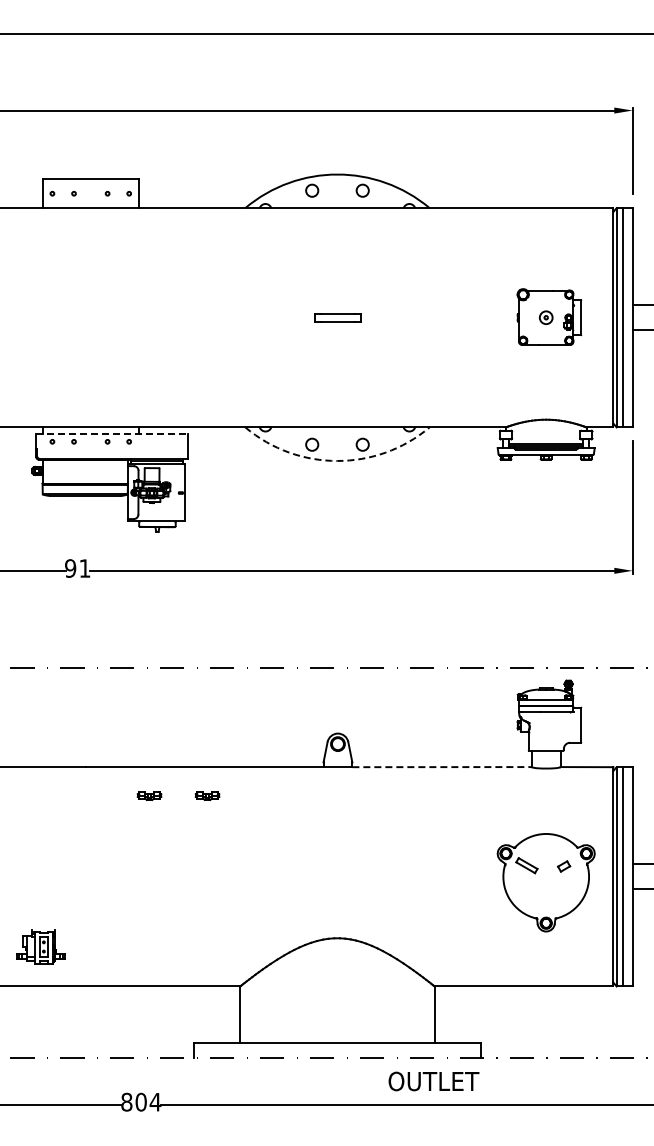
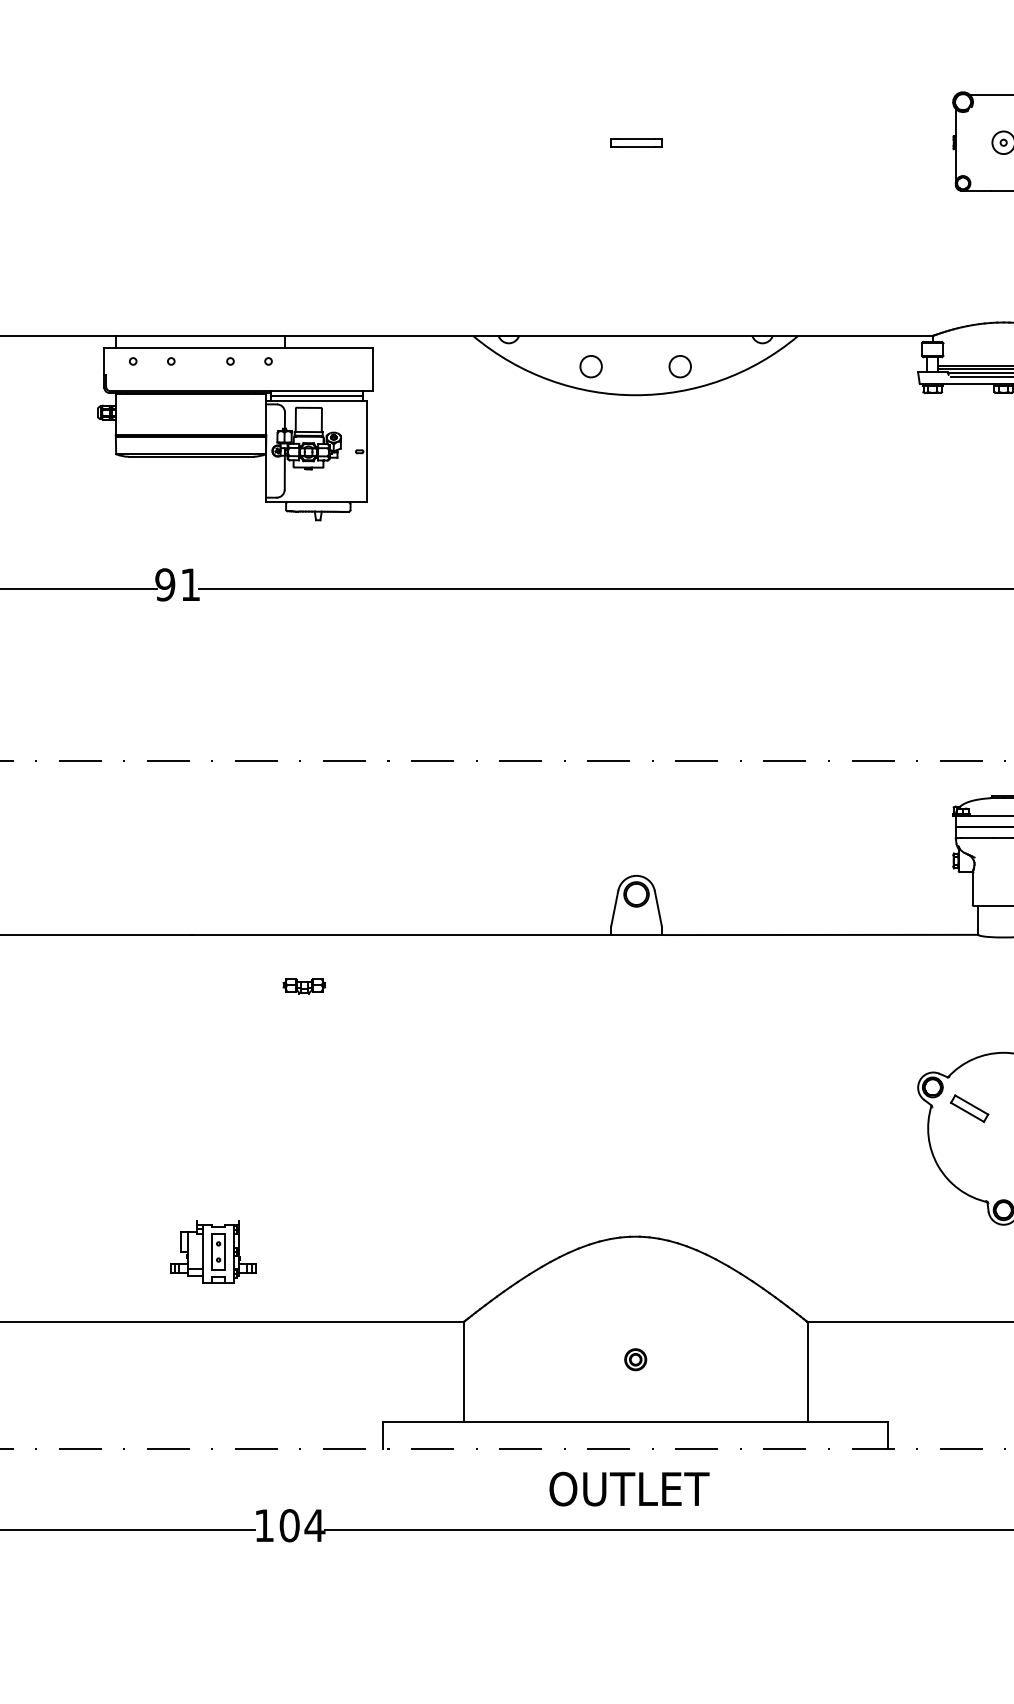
part: (337, 317) -> (635, 142), size x0.62
line: (112, 434) -> (239, 348), dashed -> solid
arc: (337, 460) -> (635, 394), dashed -> solid
line: (442, 767) -> (820, 935), dashed -> solid
part: (207, 795) -> (406, 984), removed
part: (40, 946) -> (212, 1251), moved
part: (337, 1007) -> (635, 1358), added
text: (433, 1081) -> (628, 1489), moved
text: (126, 1101) -> (263, 1524), 804 -> 104

